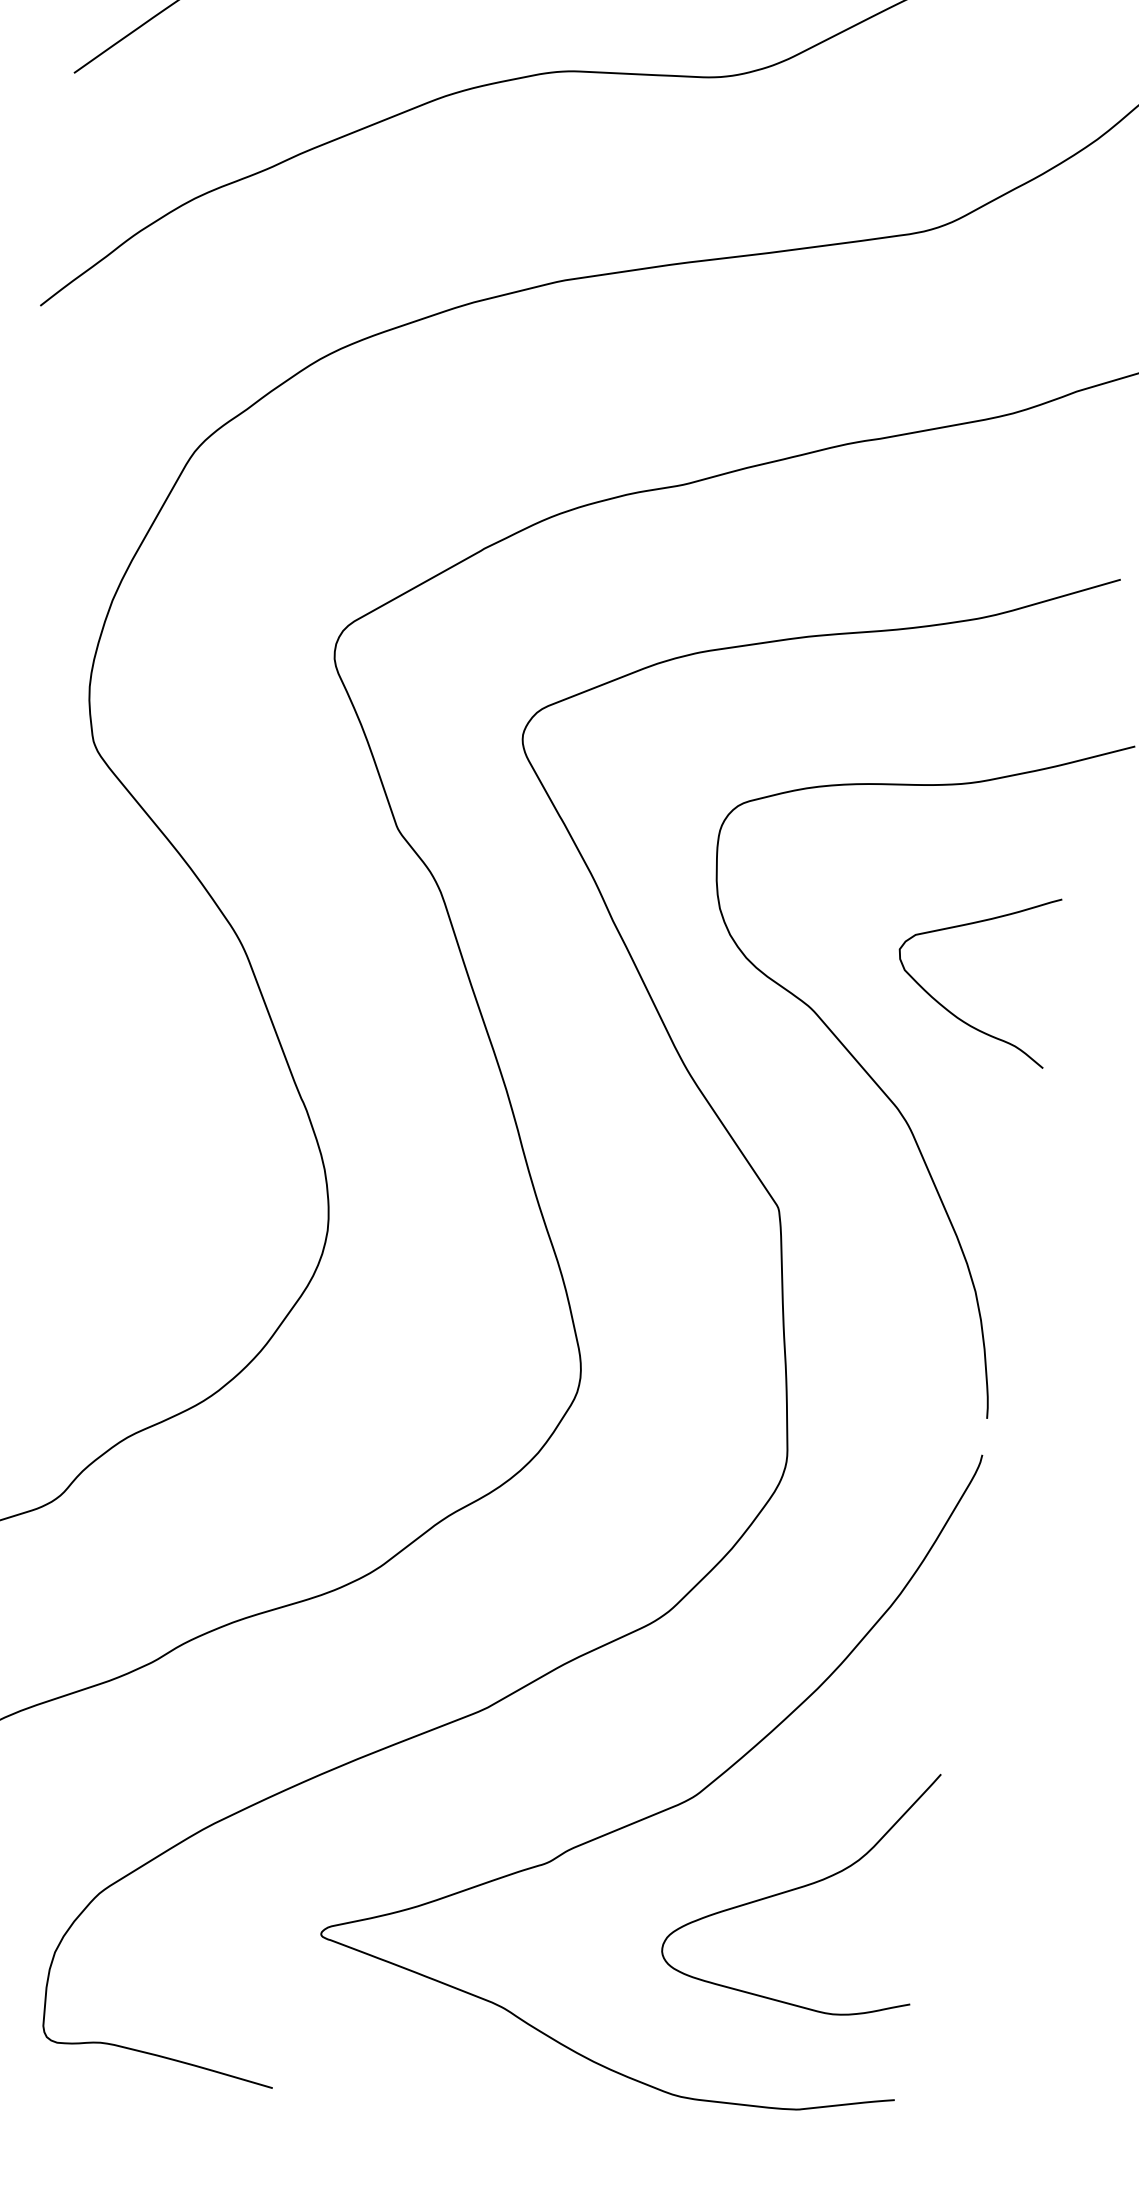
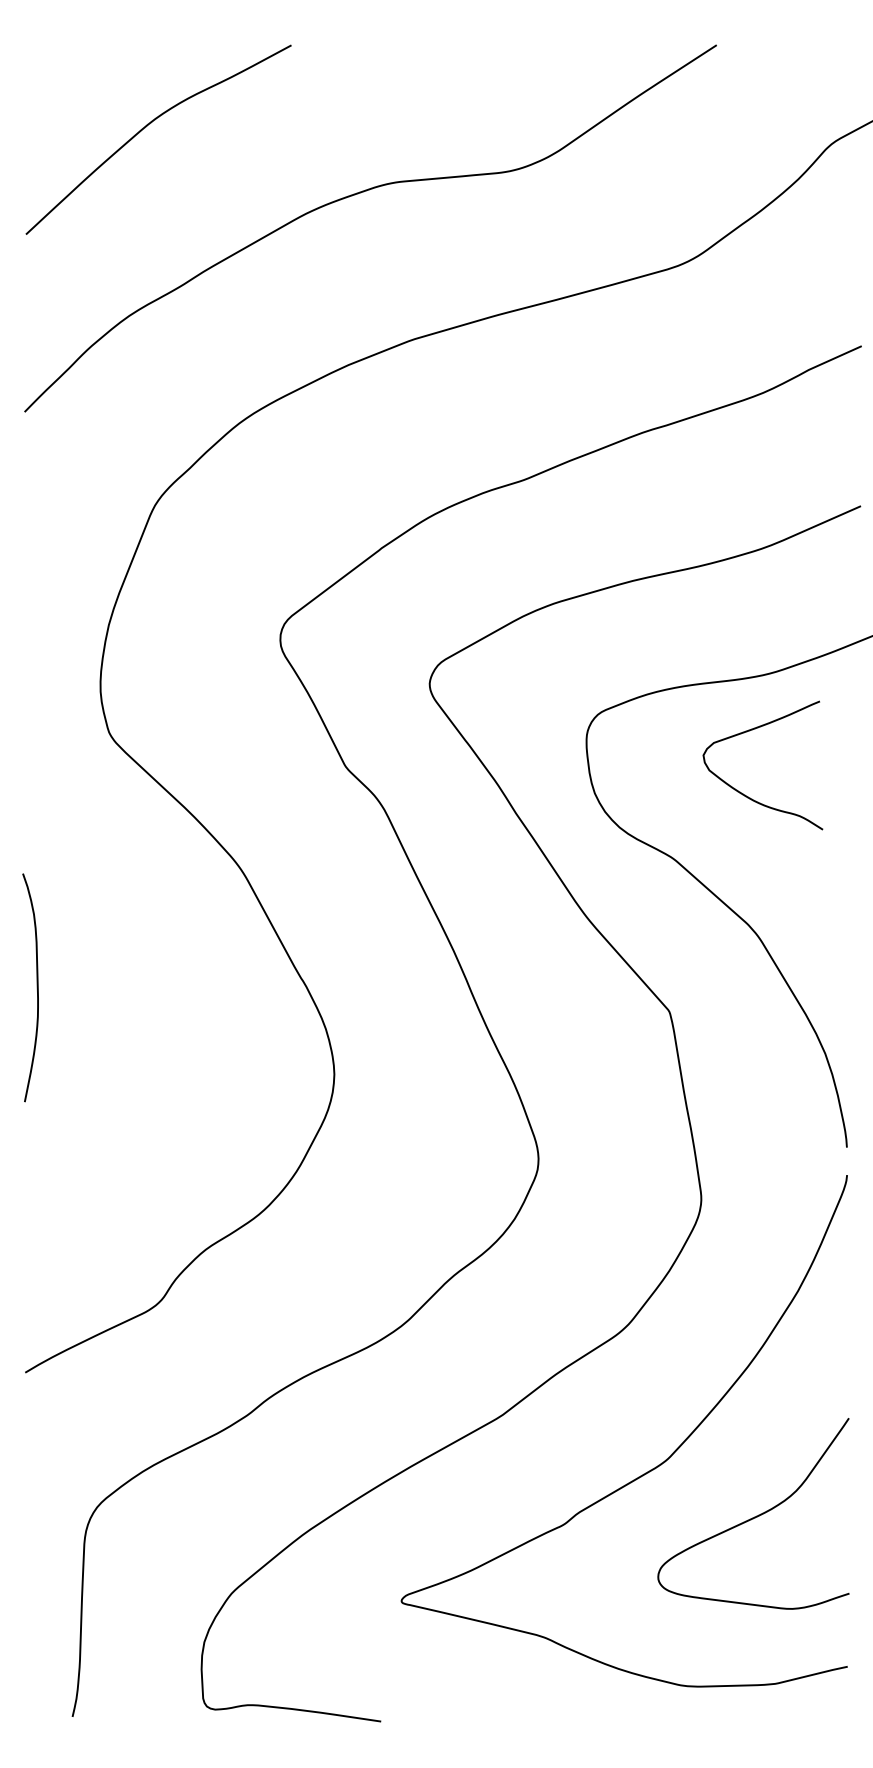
curve: (947, 1008) -> (745, 794), moved

